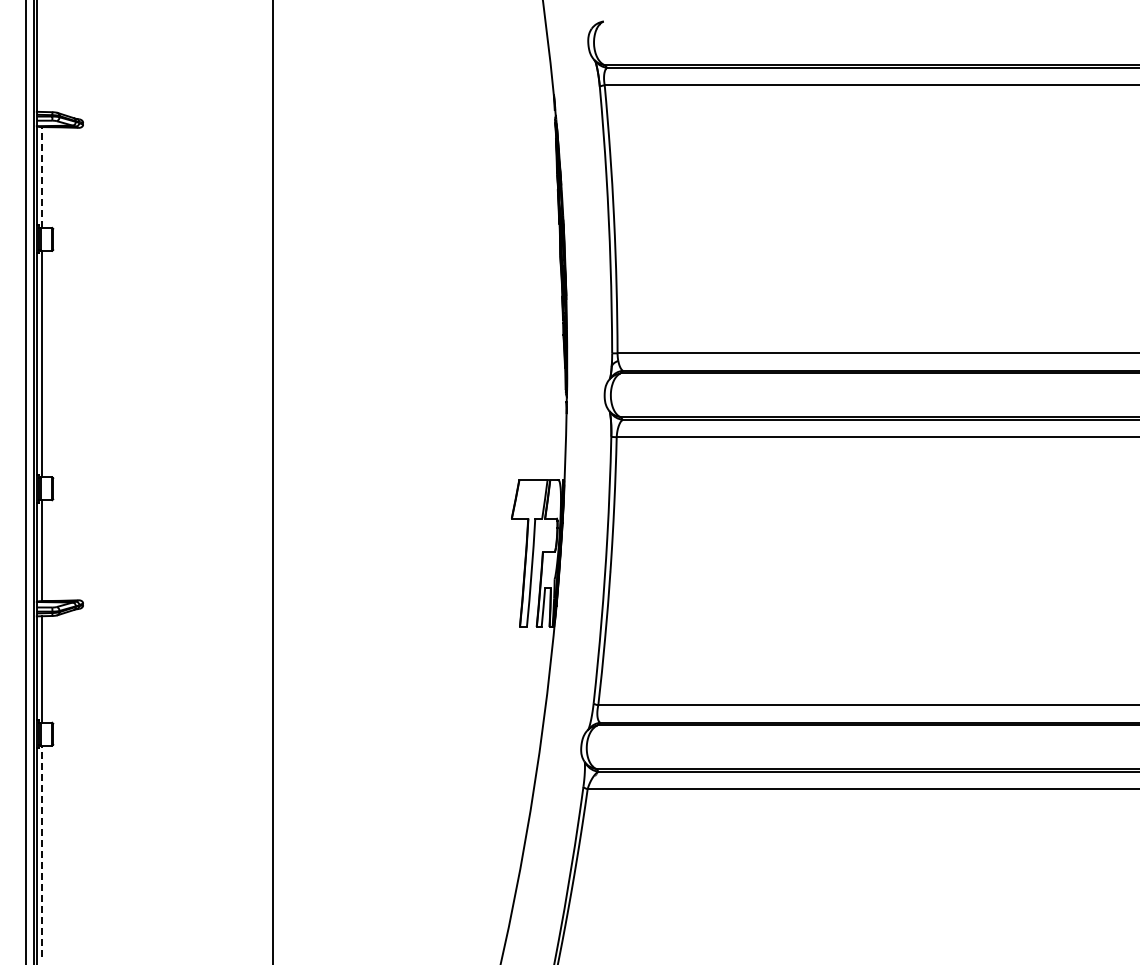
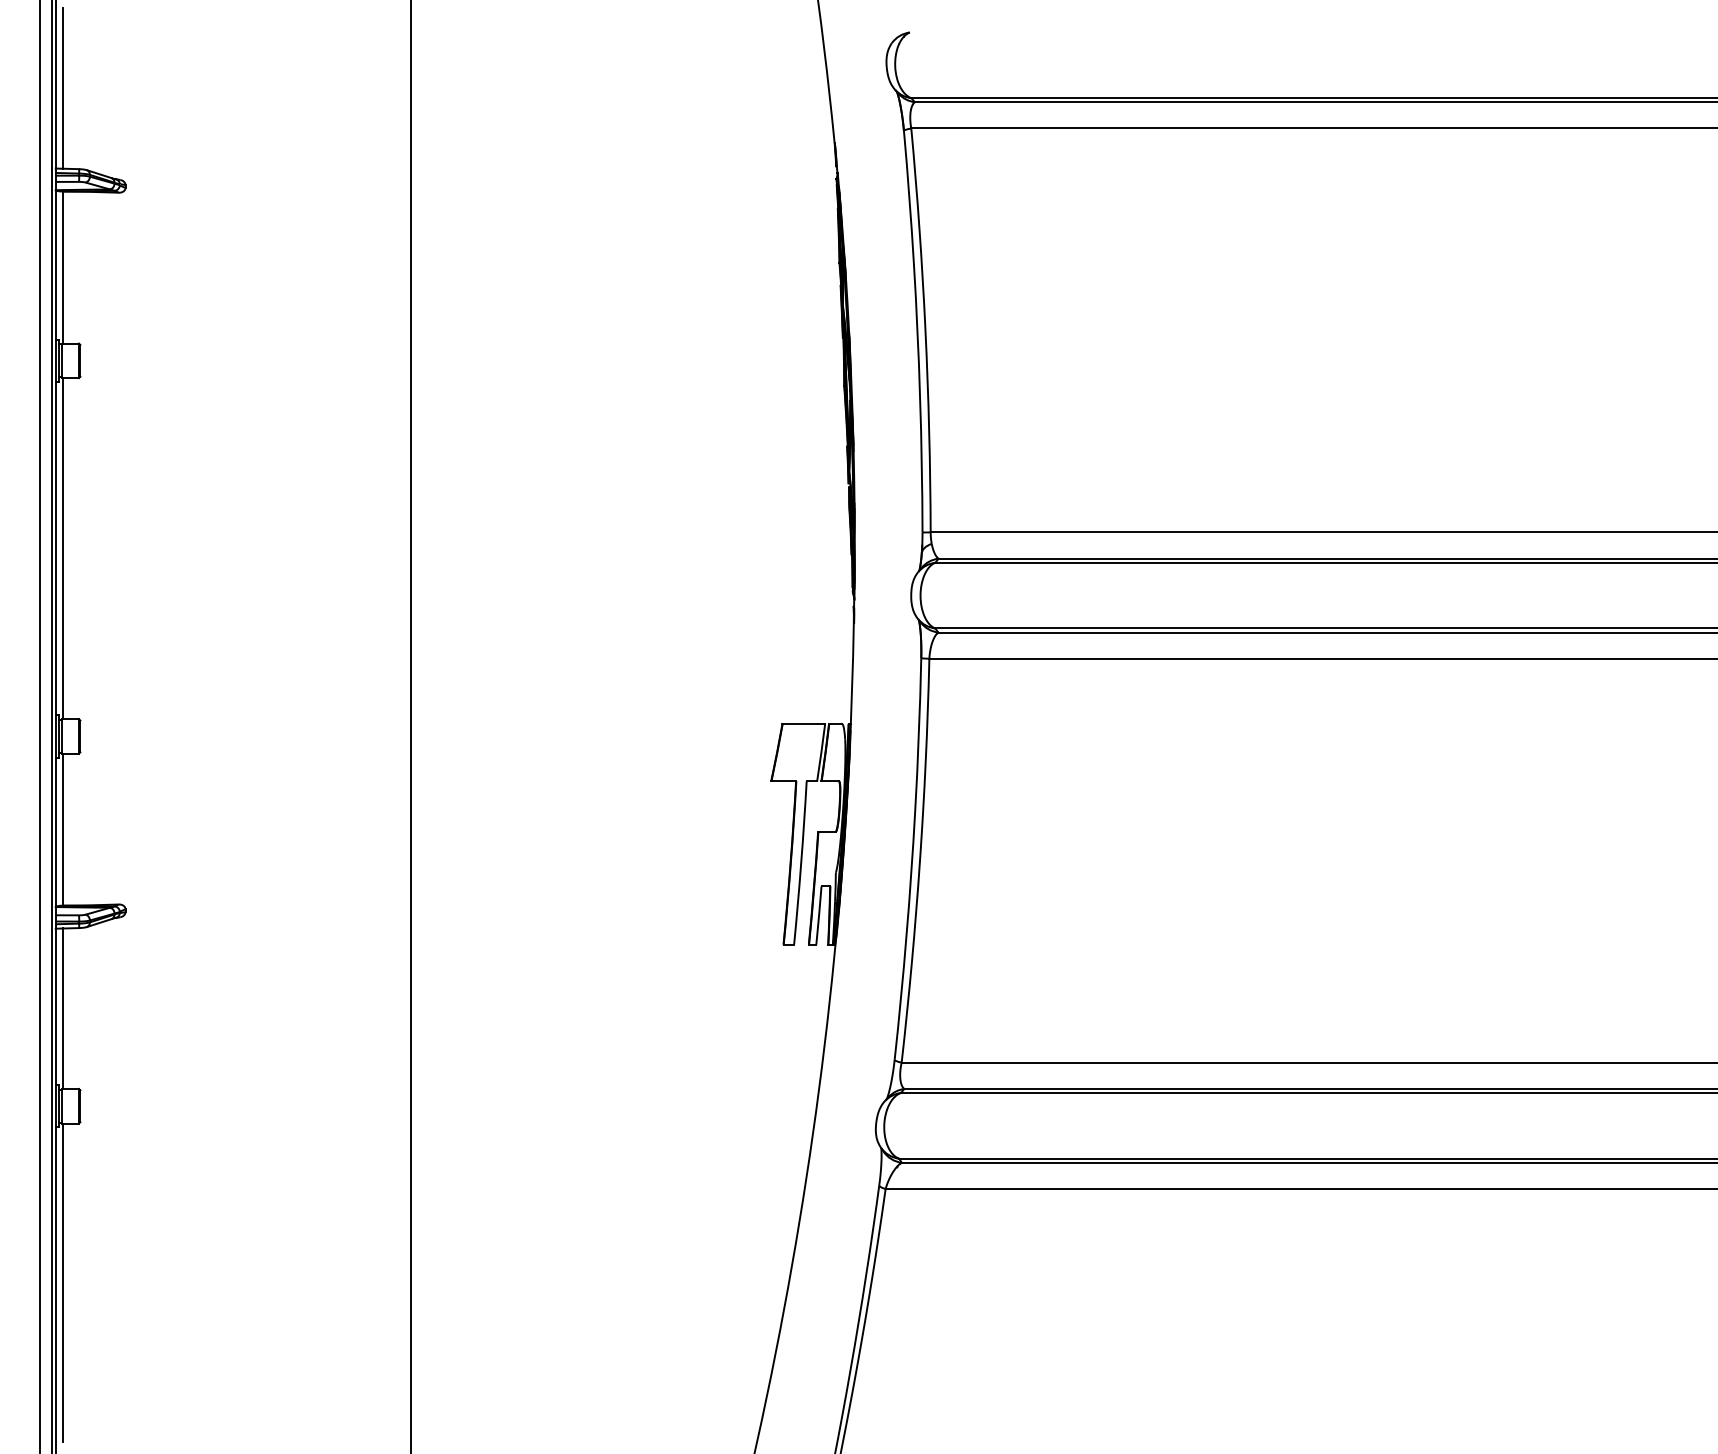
line: (41, 58) -> (62, 88), added
line: (41, 177) -> (62, 267), dashed -> solid
line: (41, 851) -> (62, 1282), dashed -> solid

